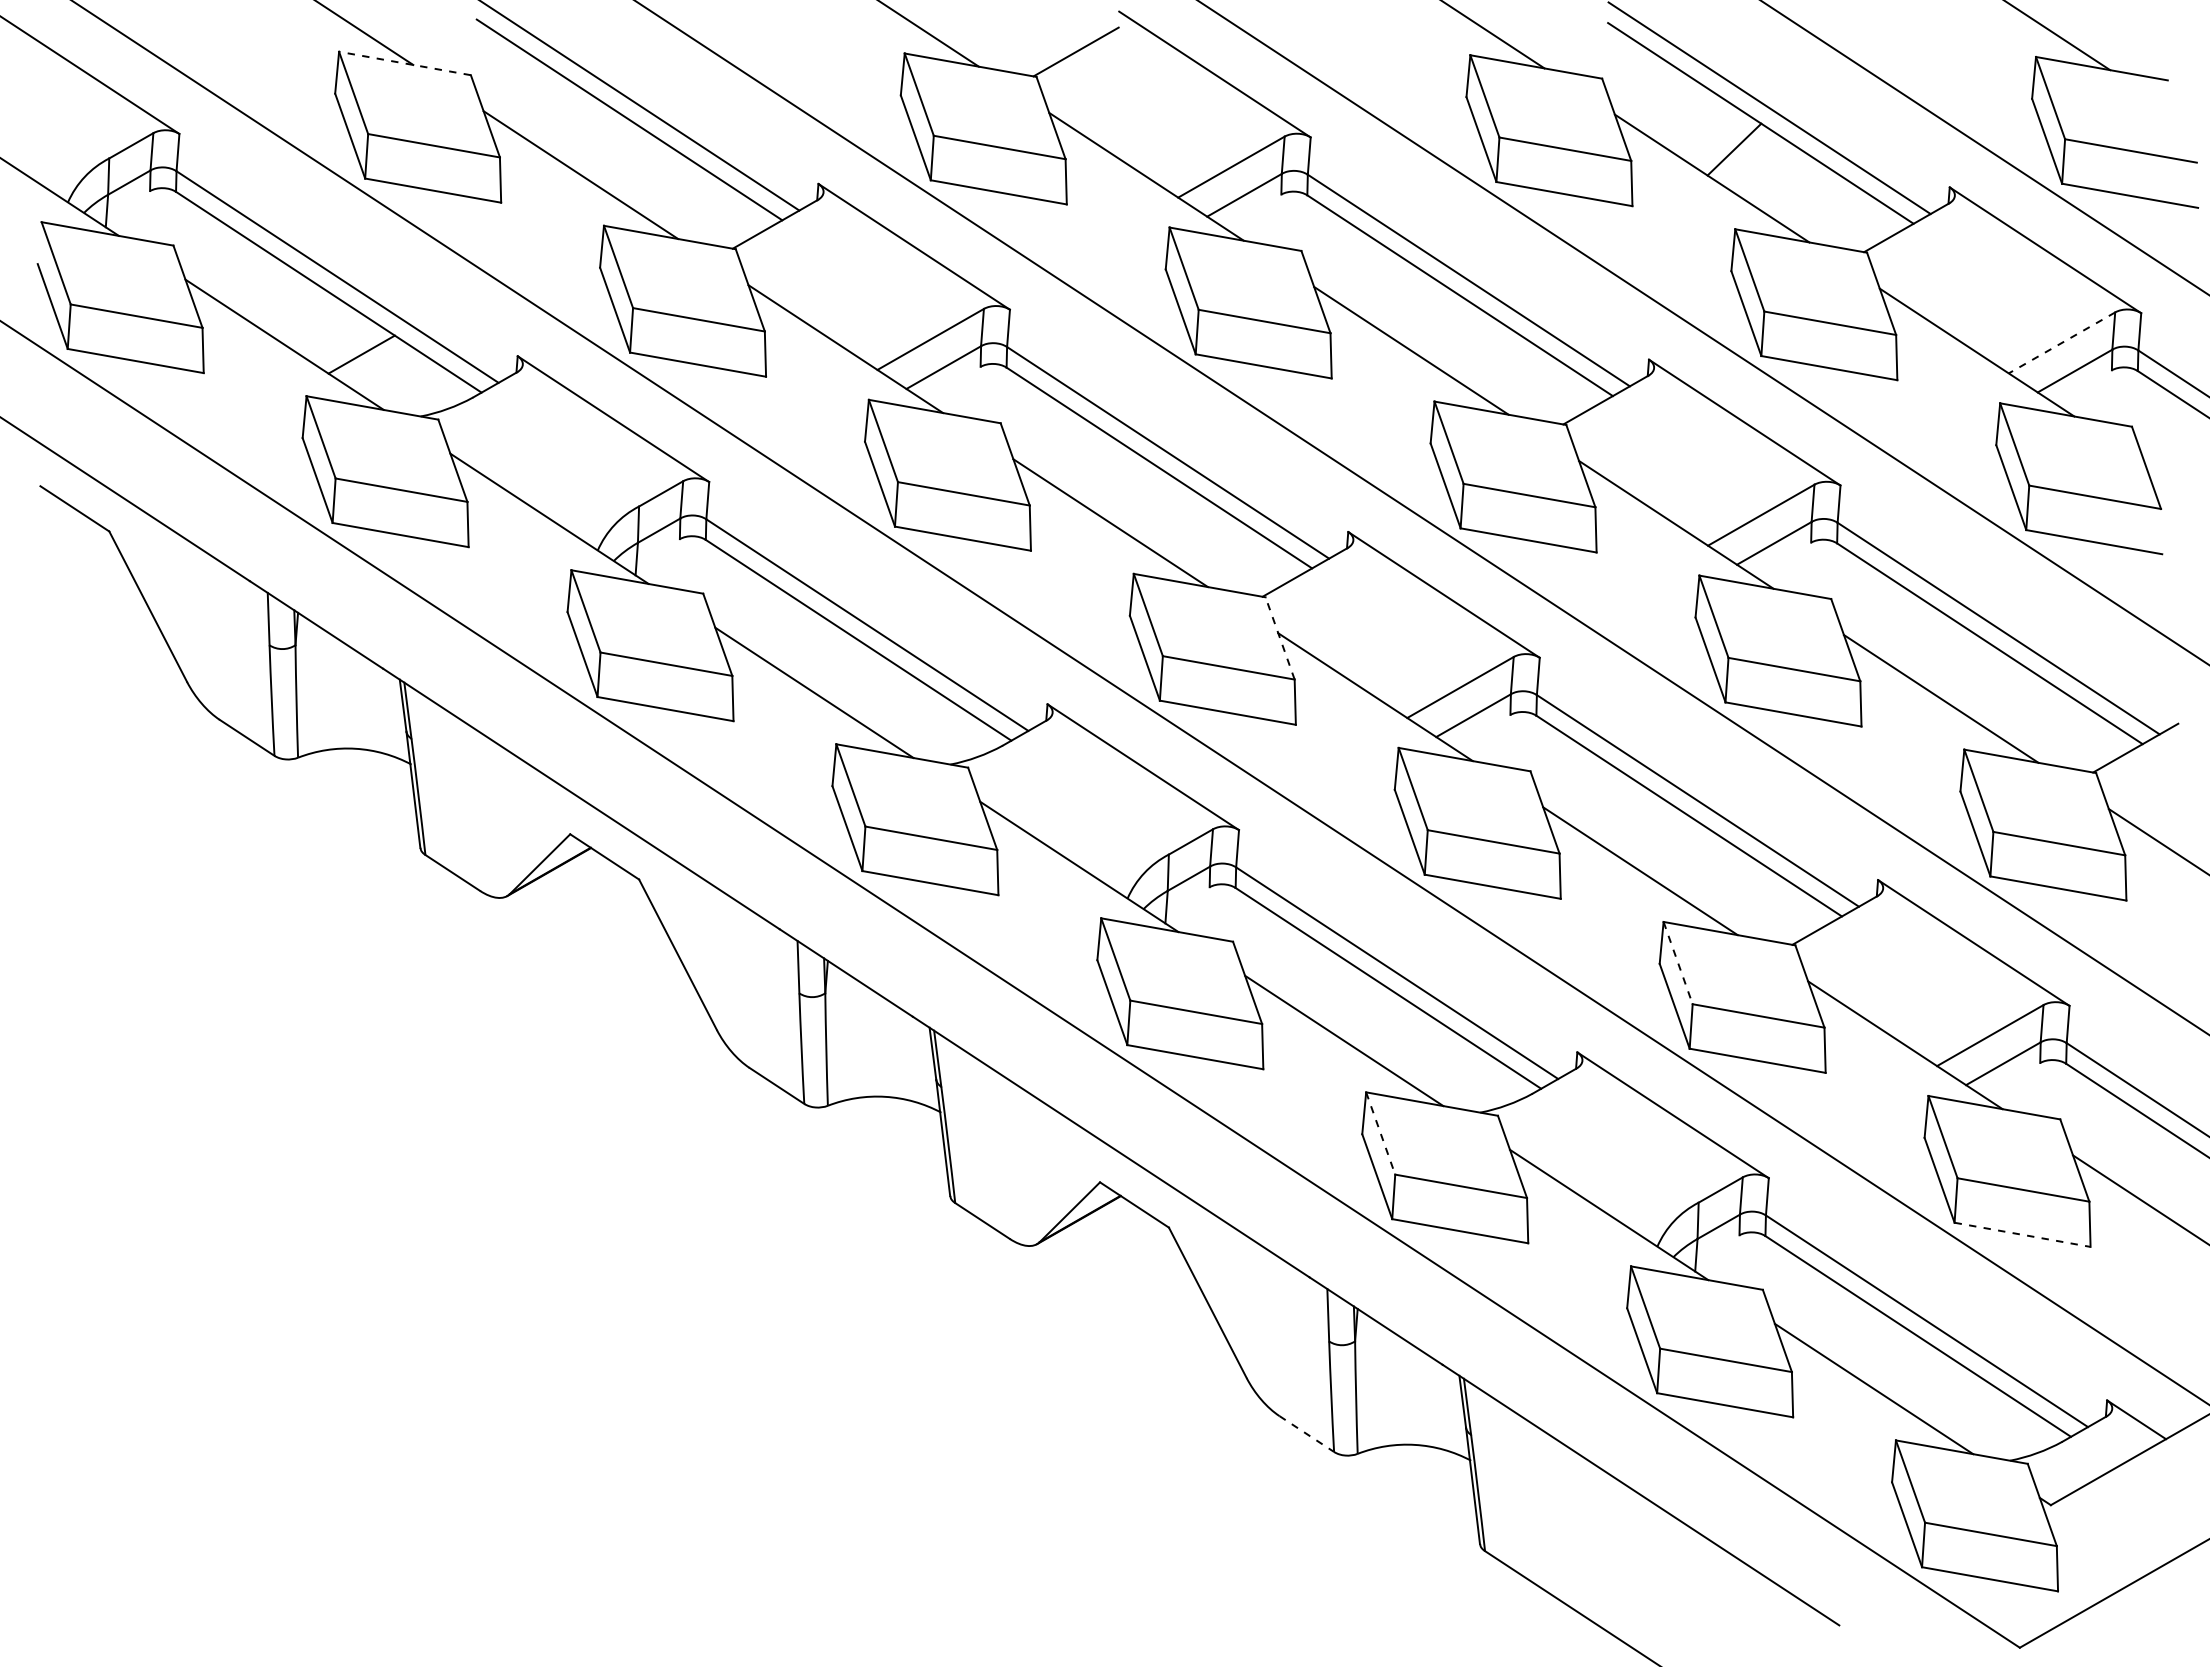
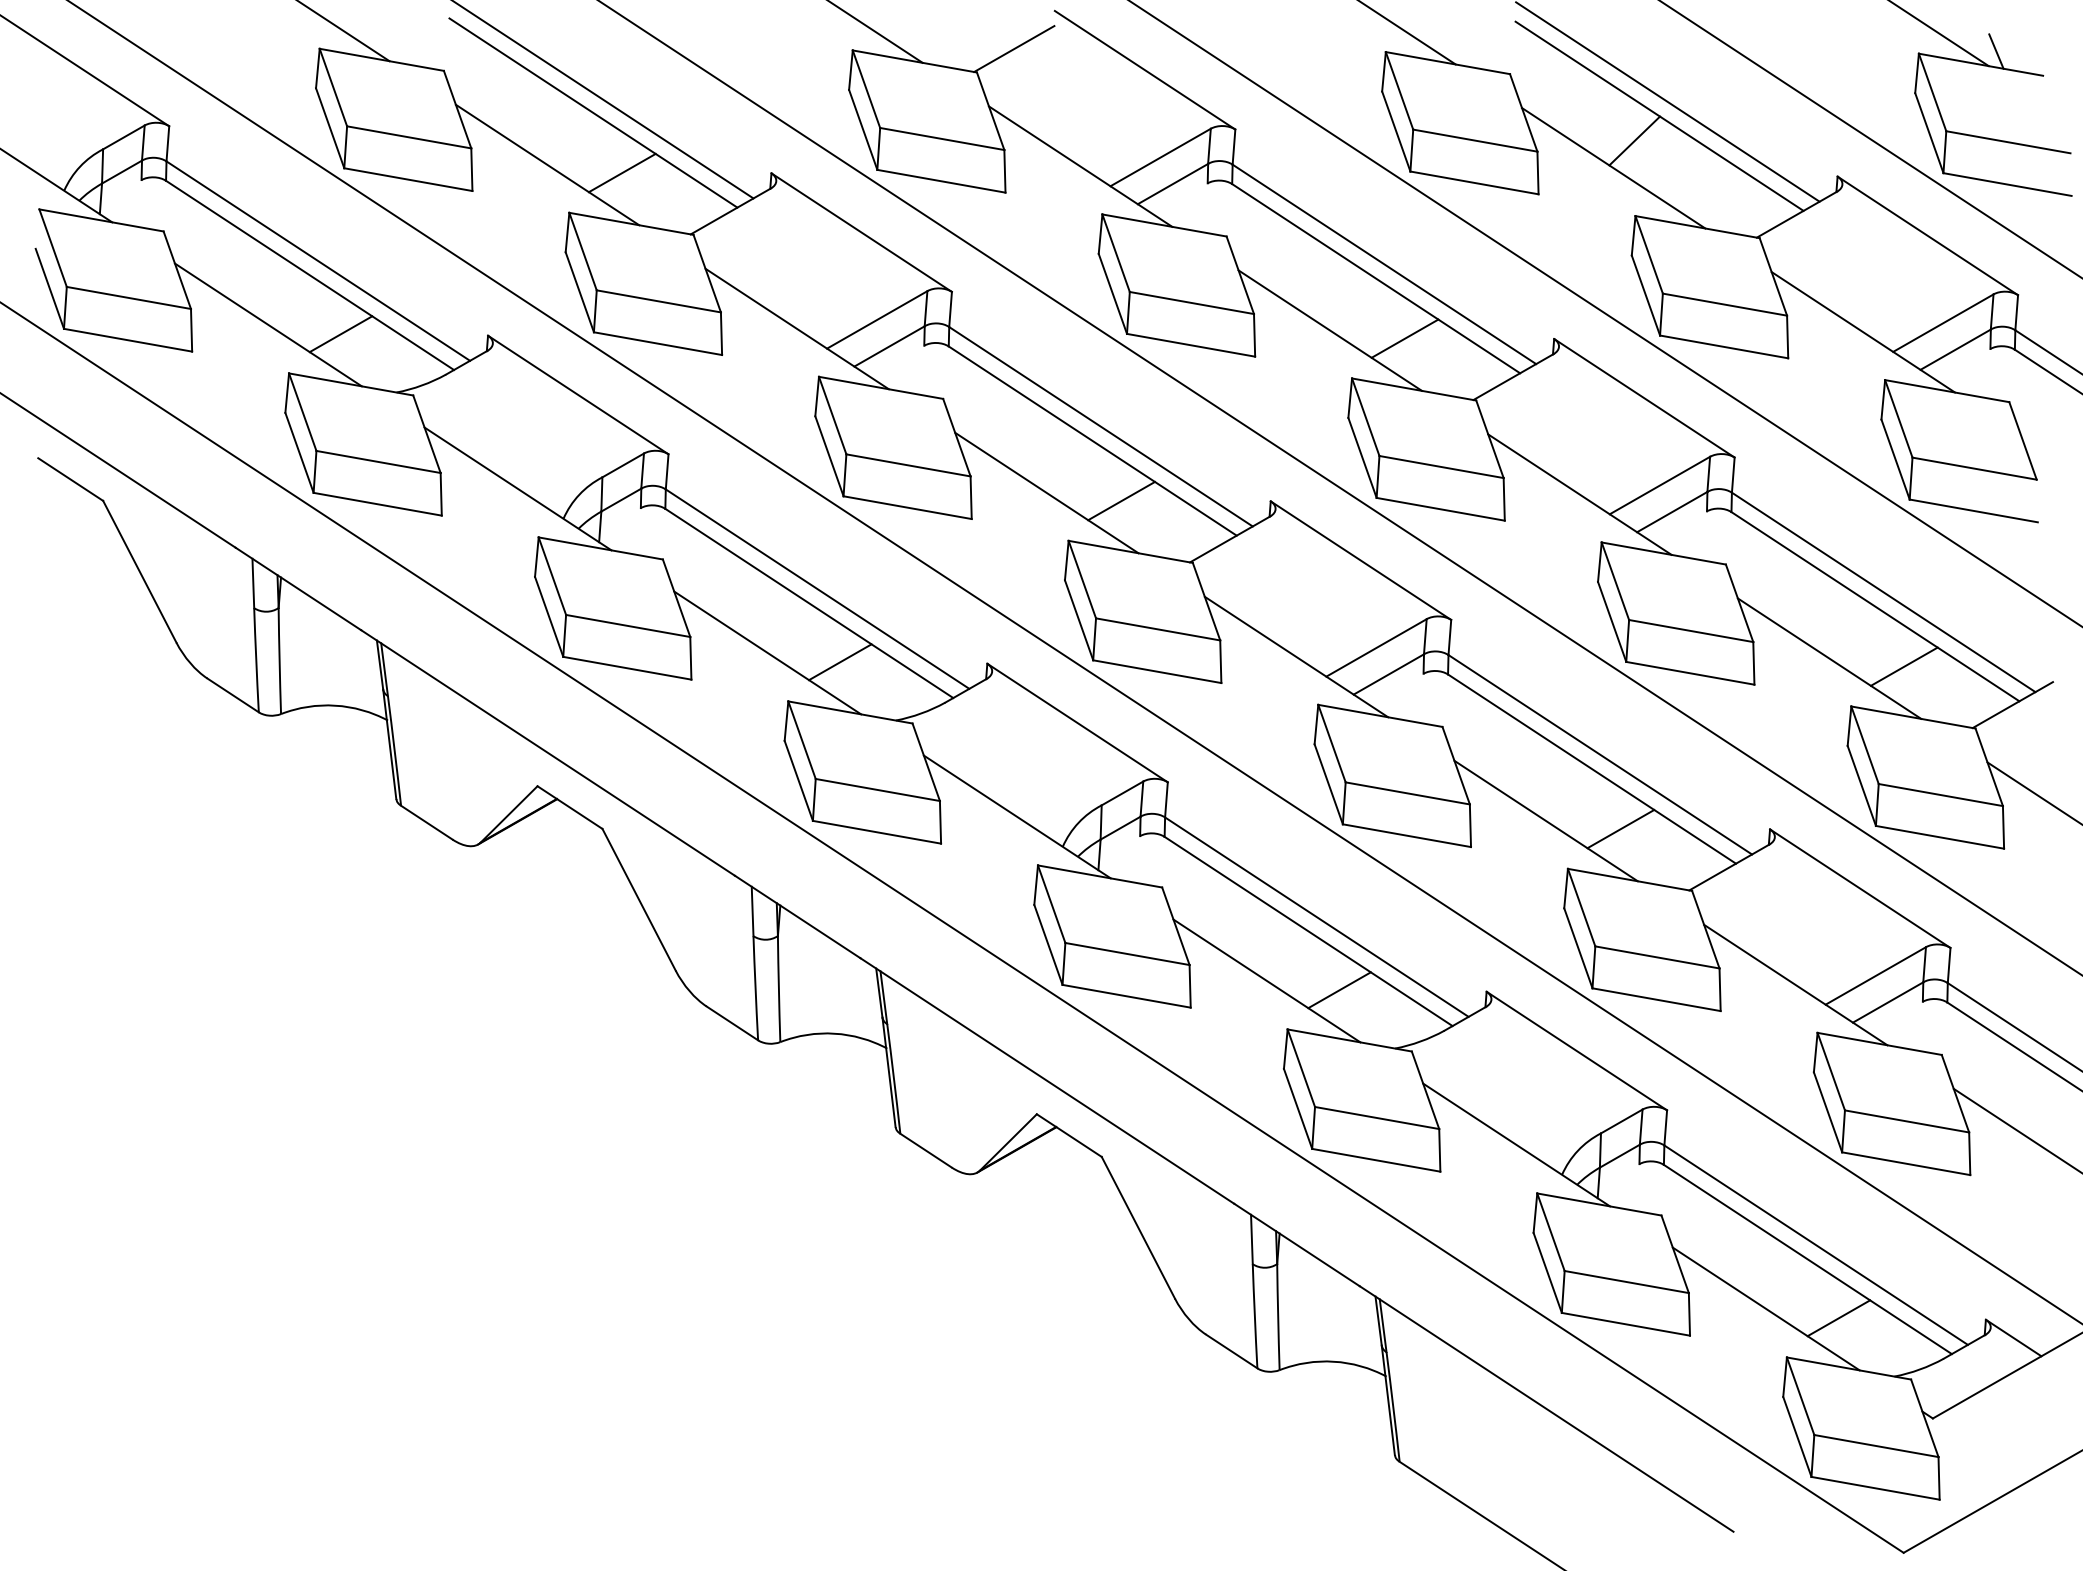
line: (2117, 54) -> (1995, 51), added
line: (405, 63) -> (382, 59), dashed -> solid
line: (659, 183) -> (621, 172), added
line: (2061, 343) -> (1942, 323), dashed -> solid
line: (1490, 359) -> (1404, 338), added
line: (1189, 531) -> (1121, 500), added
line: (1280, 638) -> (1206, 601), dashed -> solid
line: (891, 702) -> (840, 662), added
line: (2020, 707) -> (1904, 666), added
line: (1719, 879) -> (1620, 828), added
line: (1678, 963) -> (1581, 908), dashed -> solid
line: (1421, 1050) -> (1339, 990), added
line: (1380, 1133) -> (1301, 1068), dashed -> solid
line: (2023, 1234) -> (1907, 1163), dashed -> solid
line: (1950, 1398) -> (1838, 1317), added
line: (1306, 1434) -> (1231, 1351), dashed -> solid

